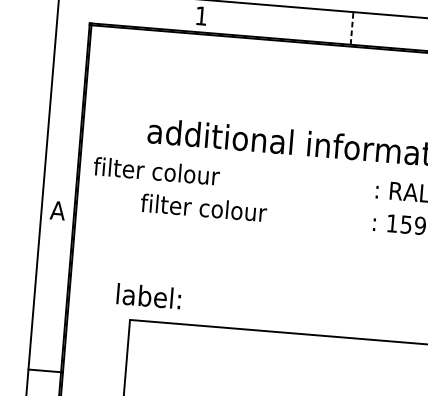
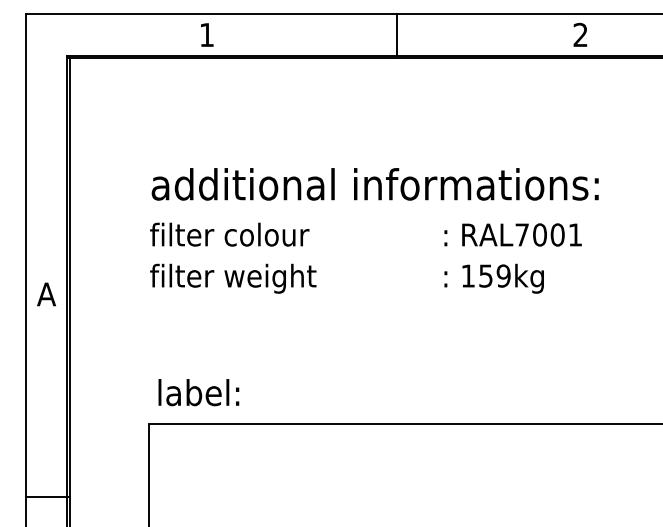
line: (352, 28) -> (397, 35), dashed -> solid
text: (156, 171) -> (229, 234), moved
text: (235, 212) -> (270, 278), filter colour -> filter weight
text: (148, 296) -> (198, 392), moved

